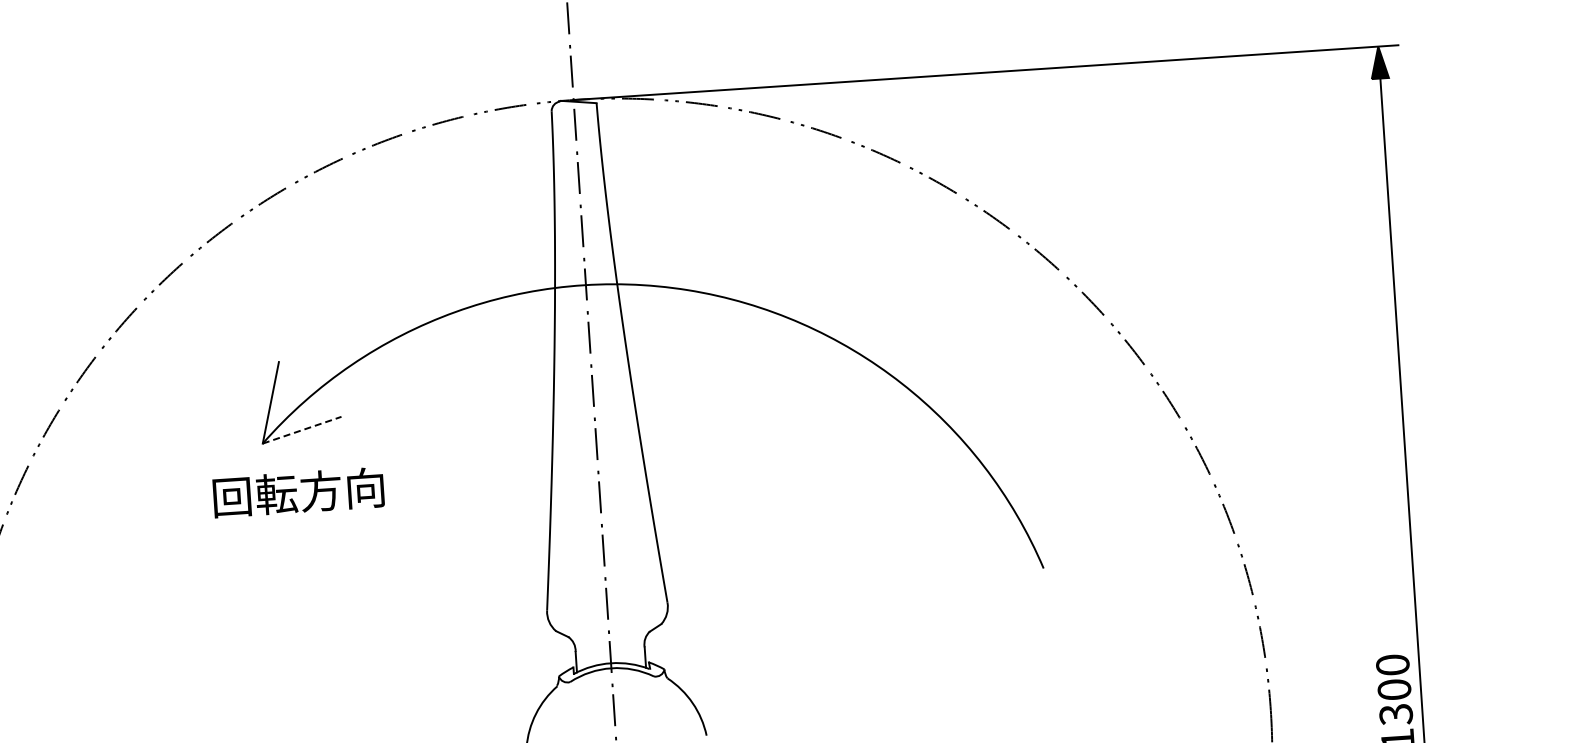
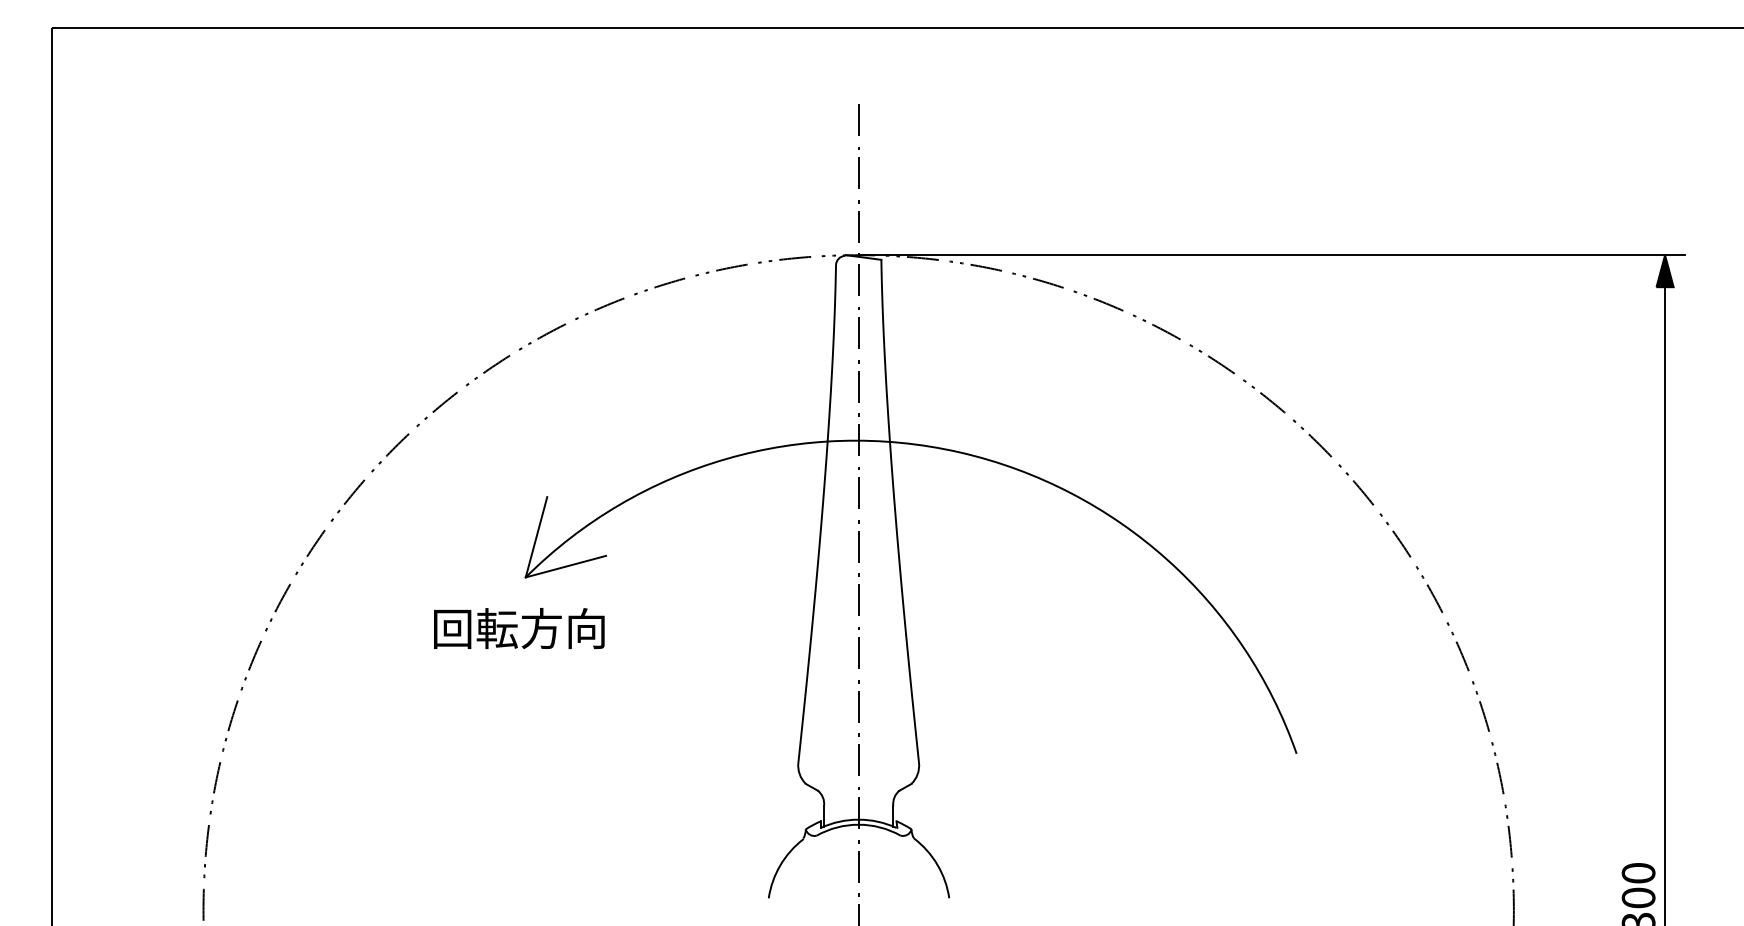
line: (301, 430) -> (565, 566), dashed -> solid
text: (298, 492) -> (519, 628), moved

